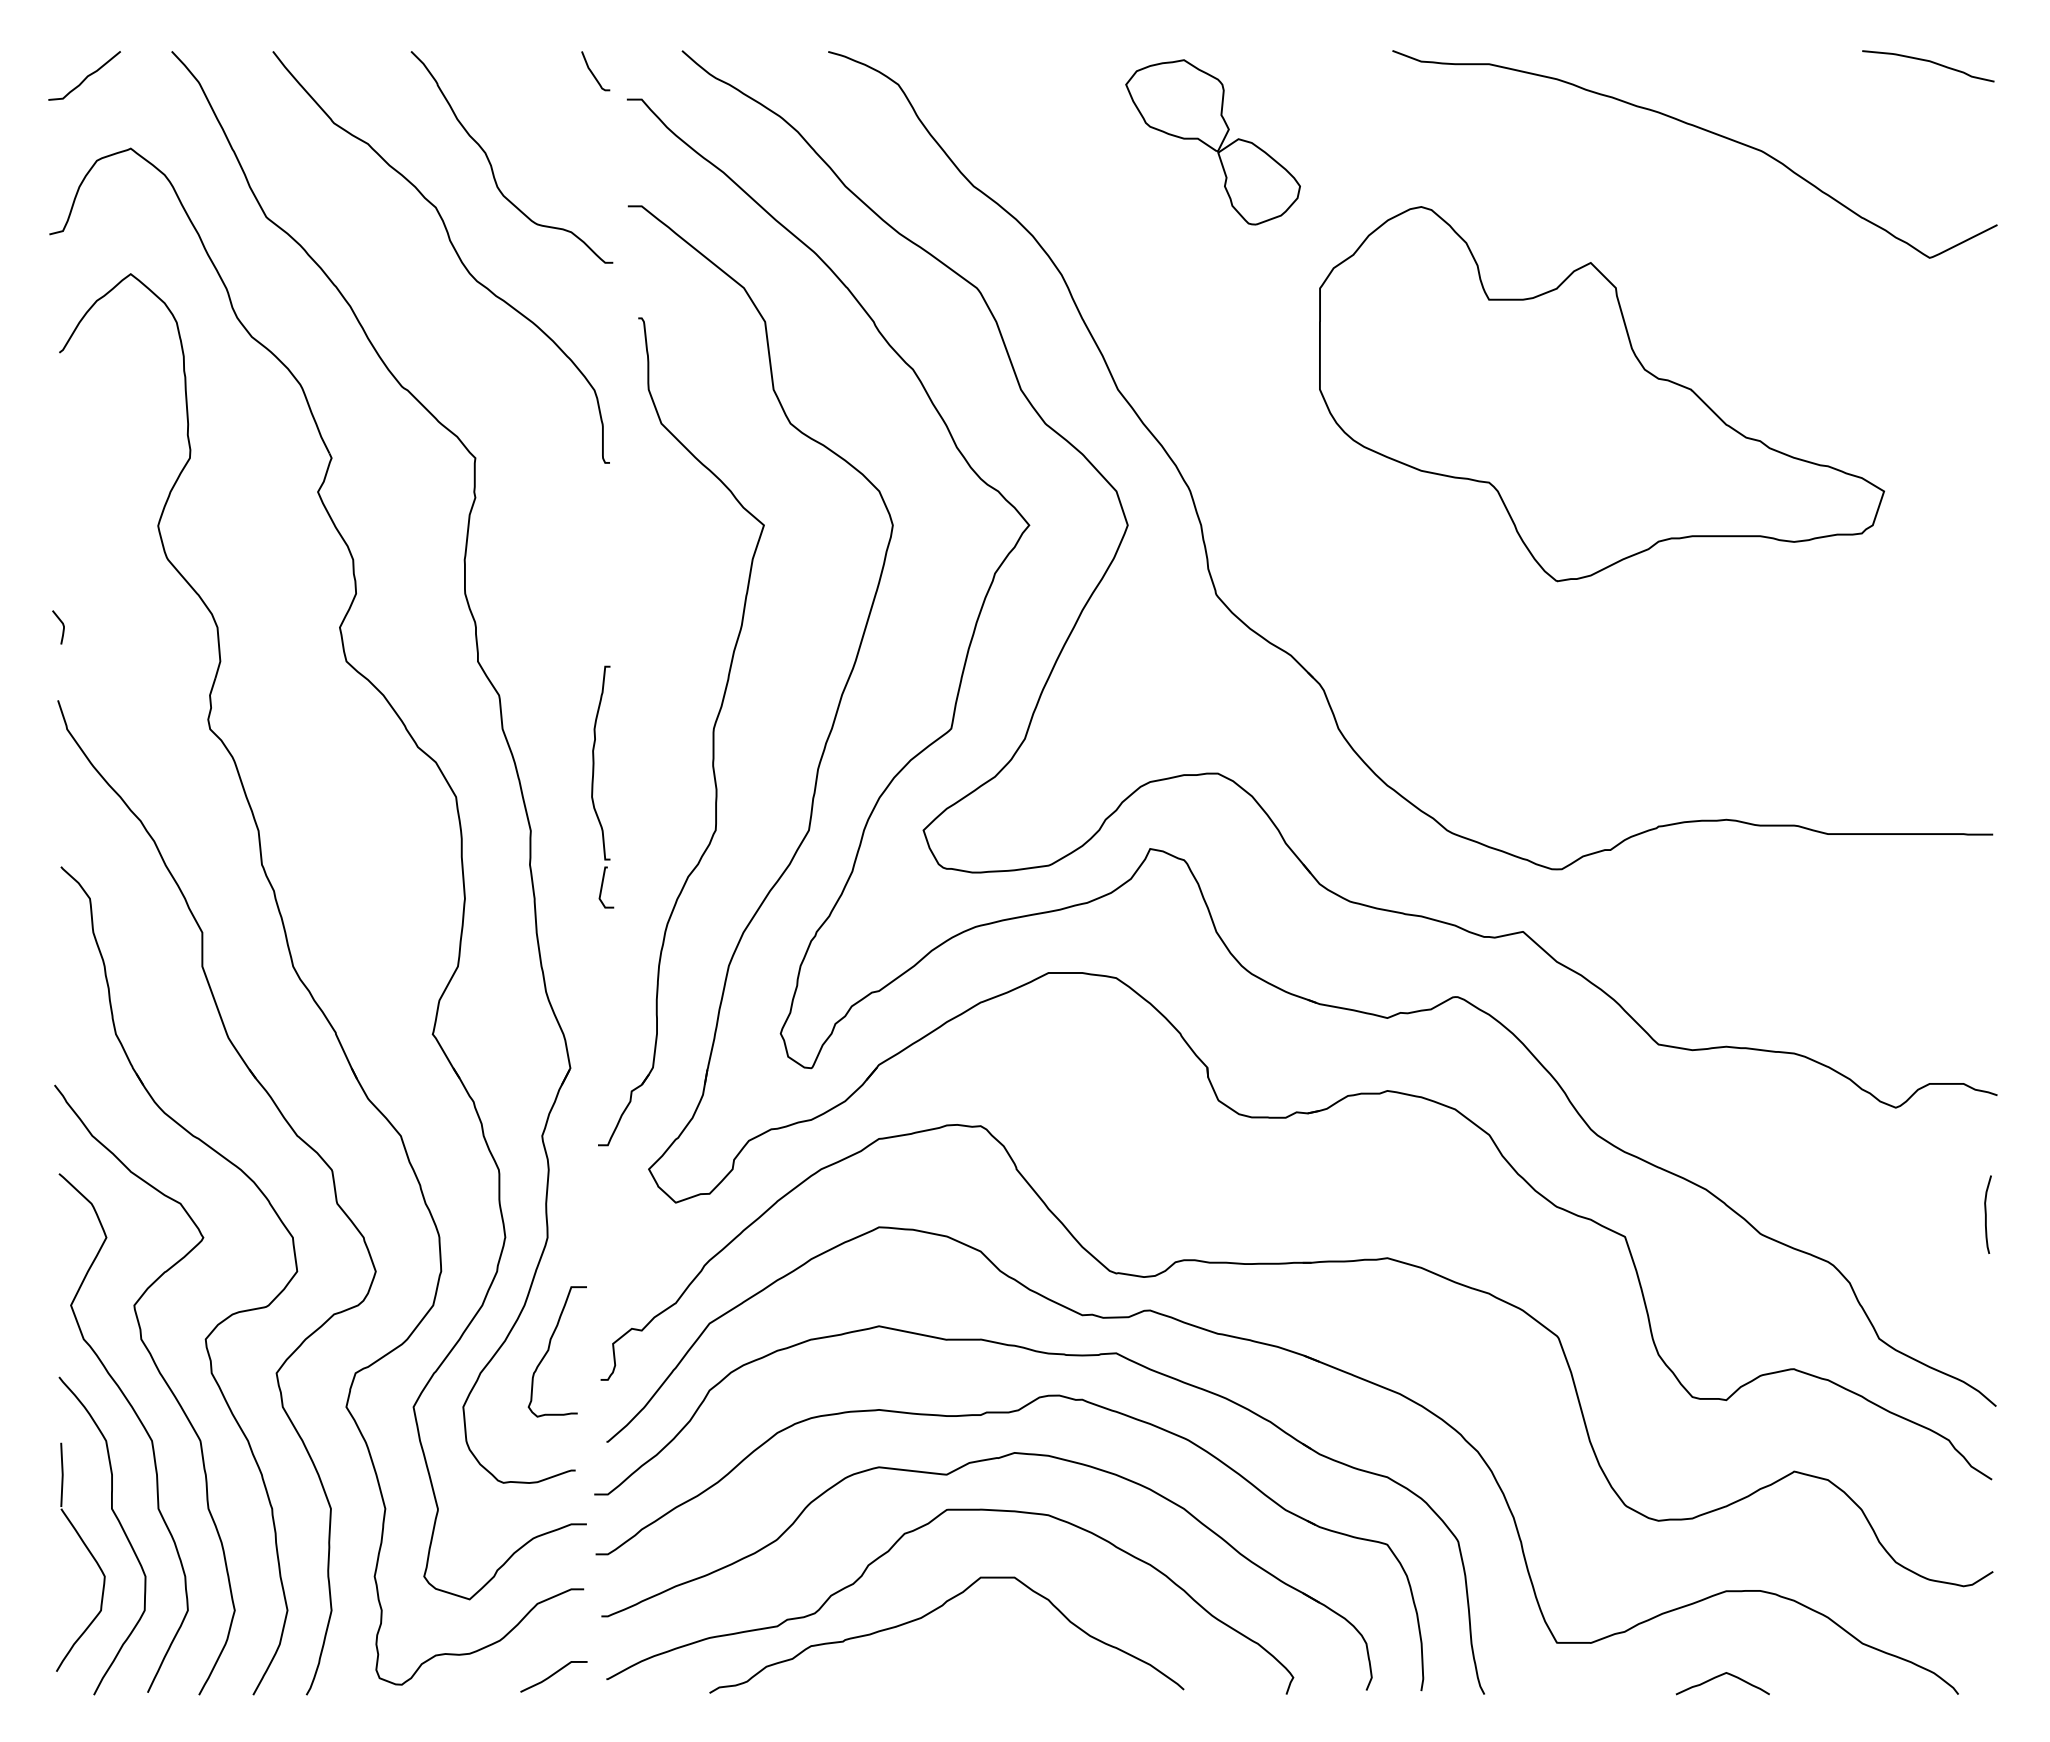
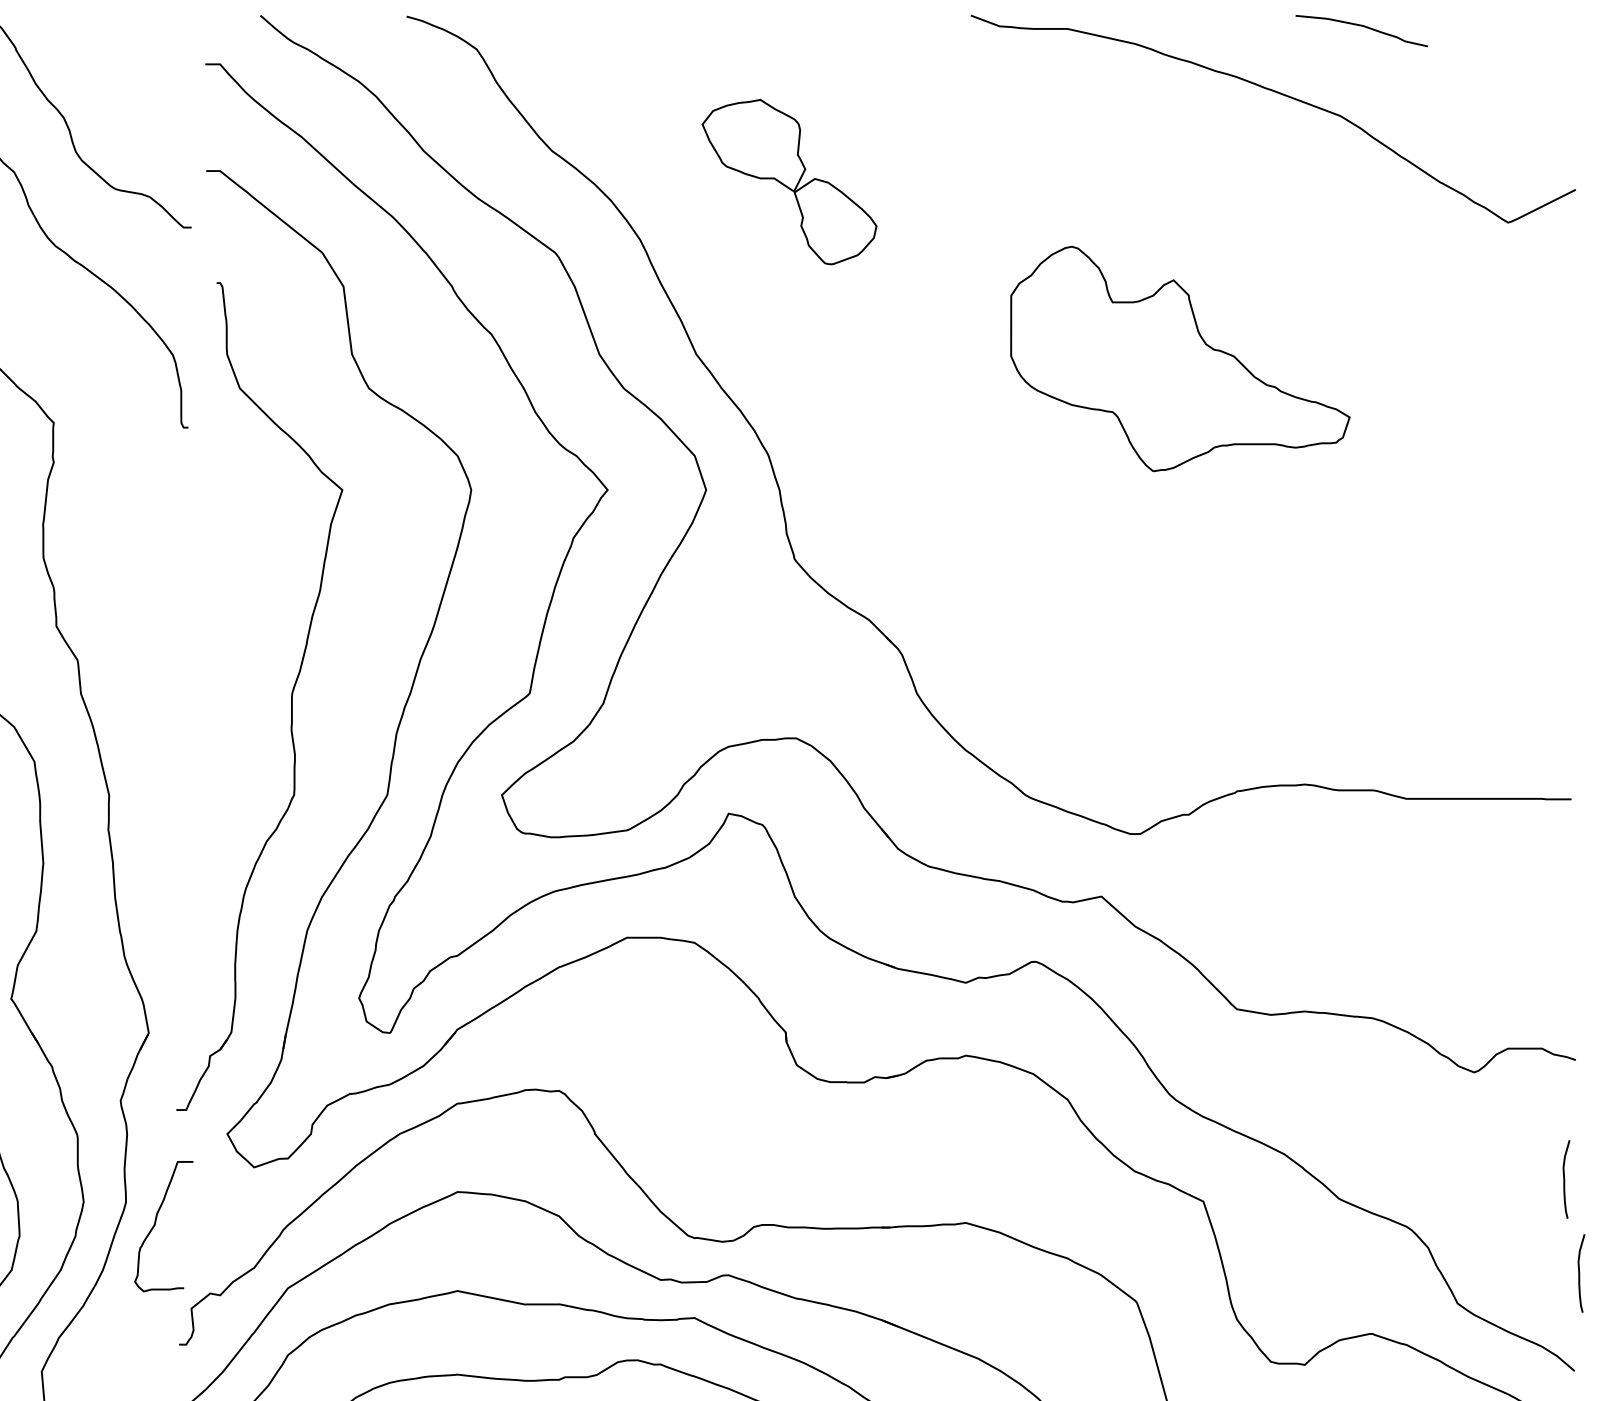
curve: (1929, 62) -> (1362, 27), moved
curve: (593, 73) -> (171, 38), removed
part: (1212, 142) -> (788, 182), moved
part: (1601, 394) -> (1179, 359), size x0.6
part: (593, 786) -> (171, 751), removed
curve: (2001, 1308) -> (1579, 1273), added
curve: (549, 1350) -> (155, 1225), moved

